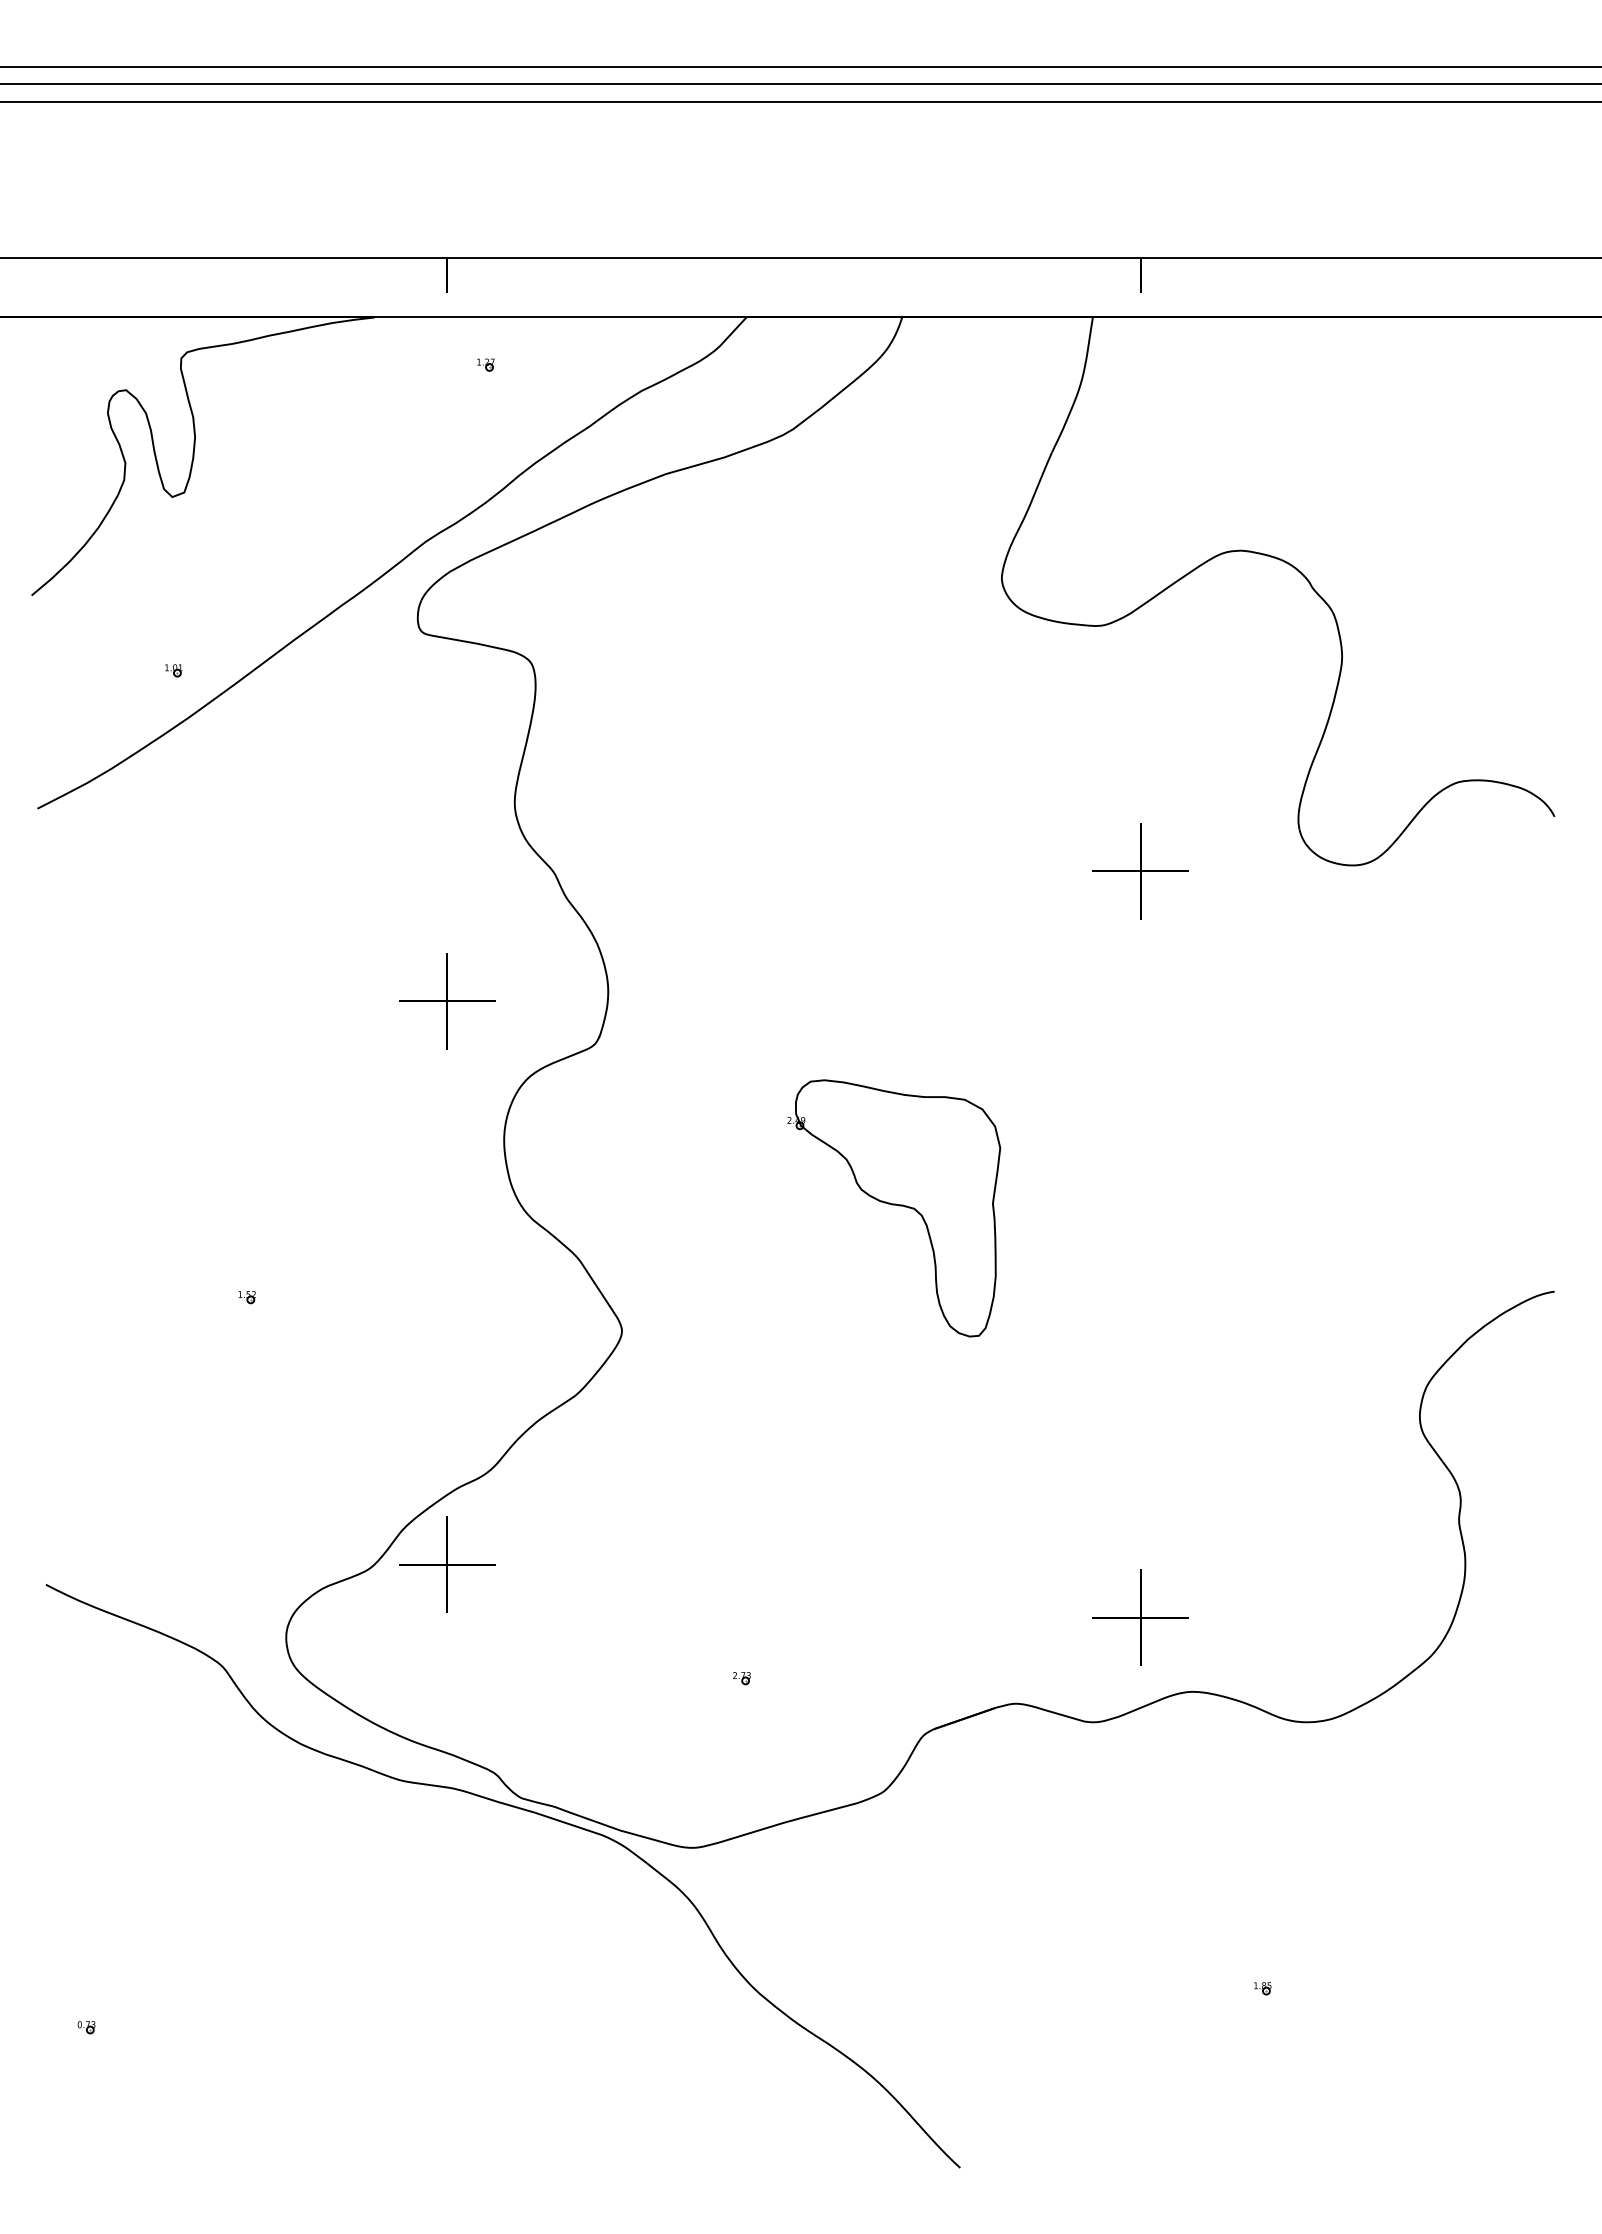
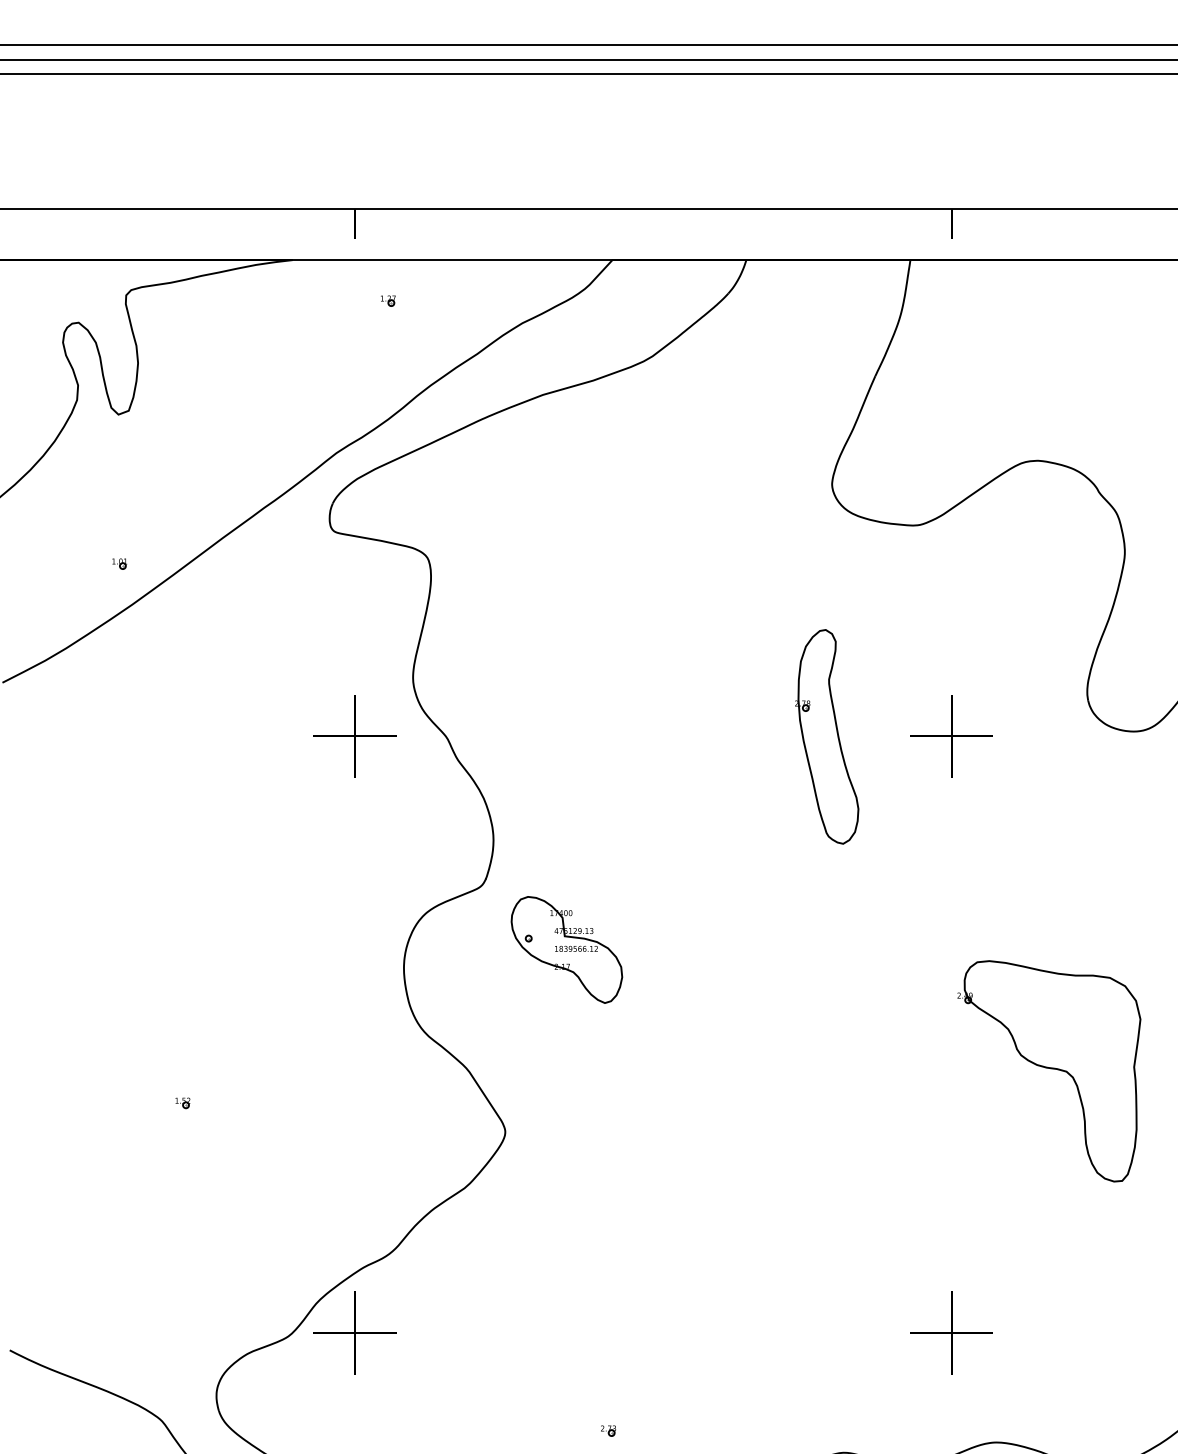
part: (995, 871) -> (826, 736), added
part: (447, 1001) -> (355, 736), moved
part: (693, 1118) -> (566, 949), added
part: (894, 1208) -> (1049, 1071), moved
part: (1140, 1617) -> (951, 1332), moved

